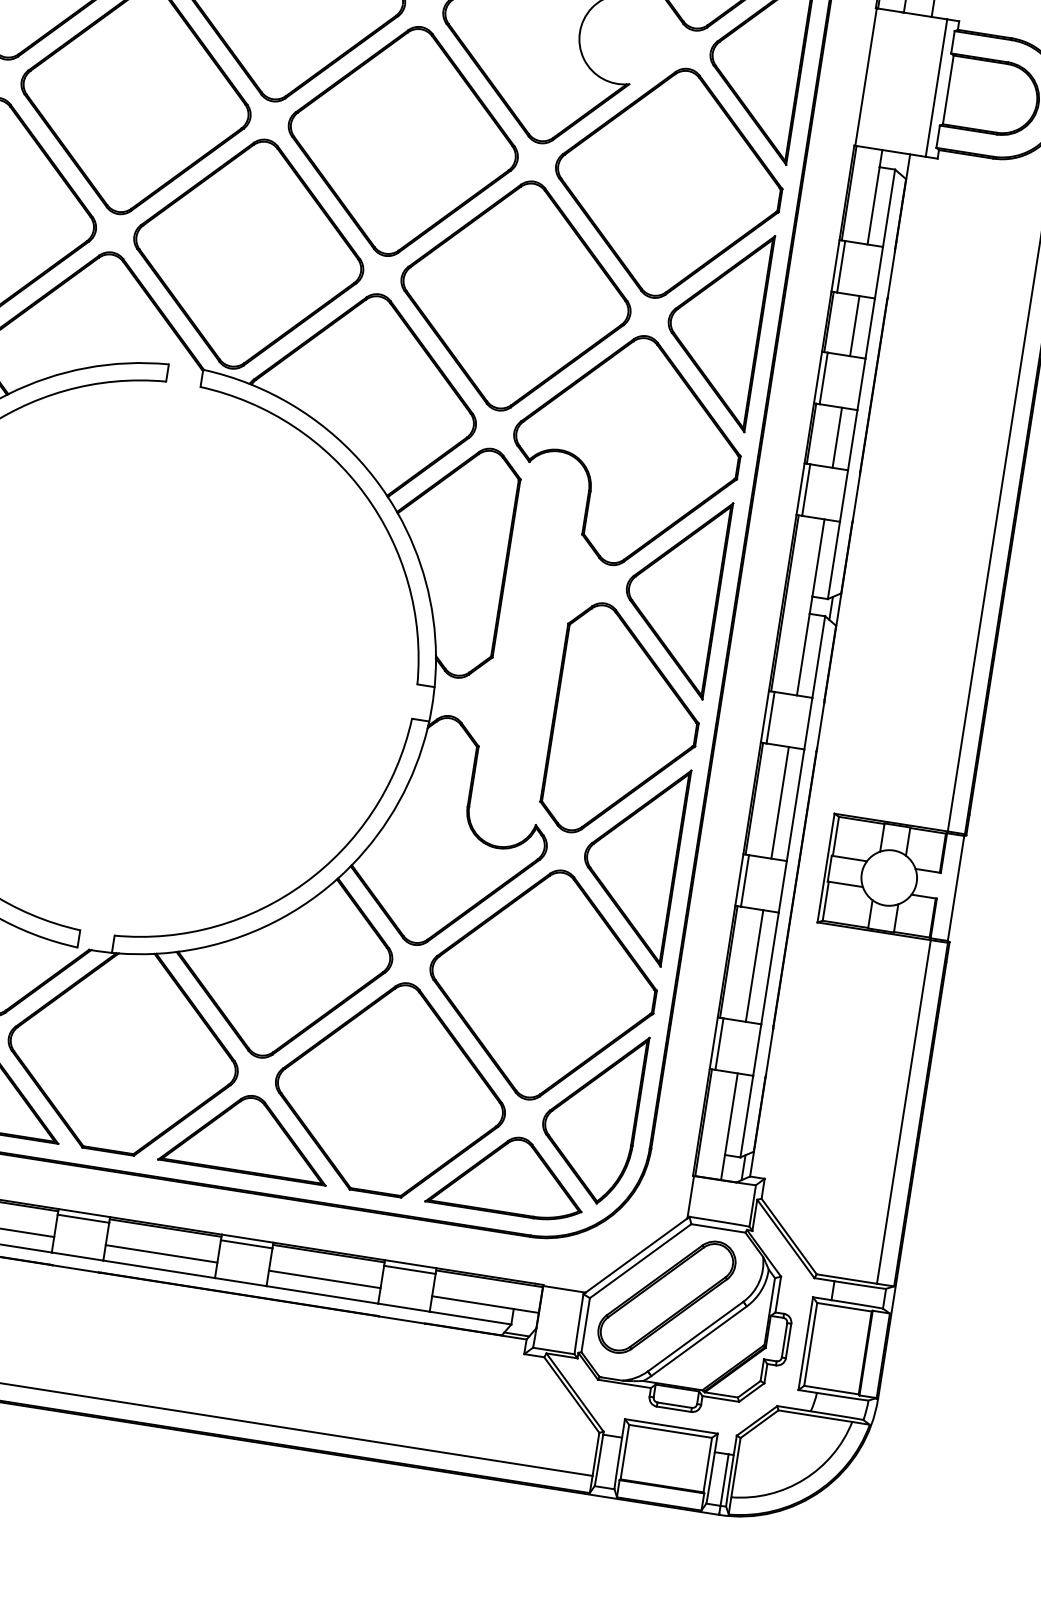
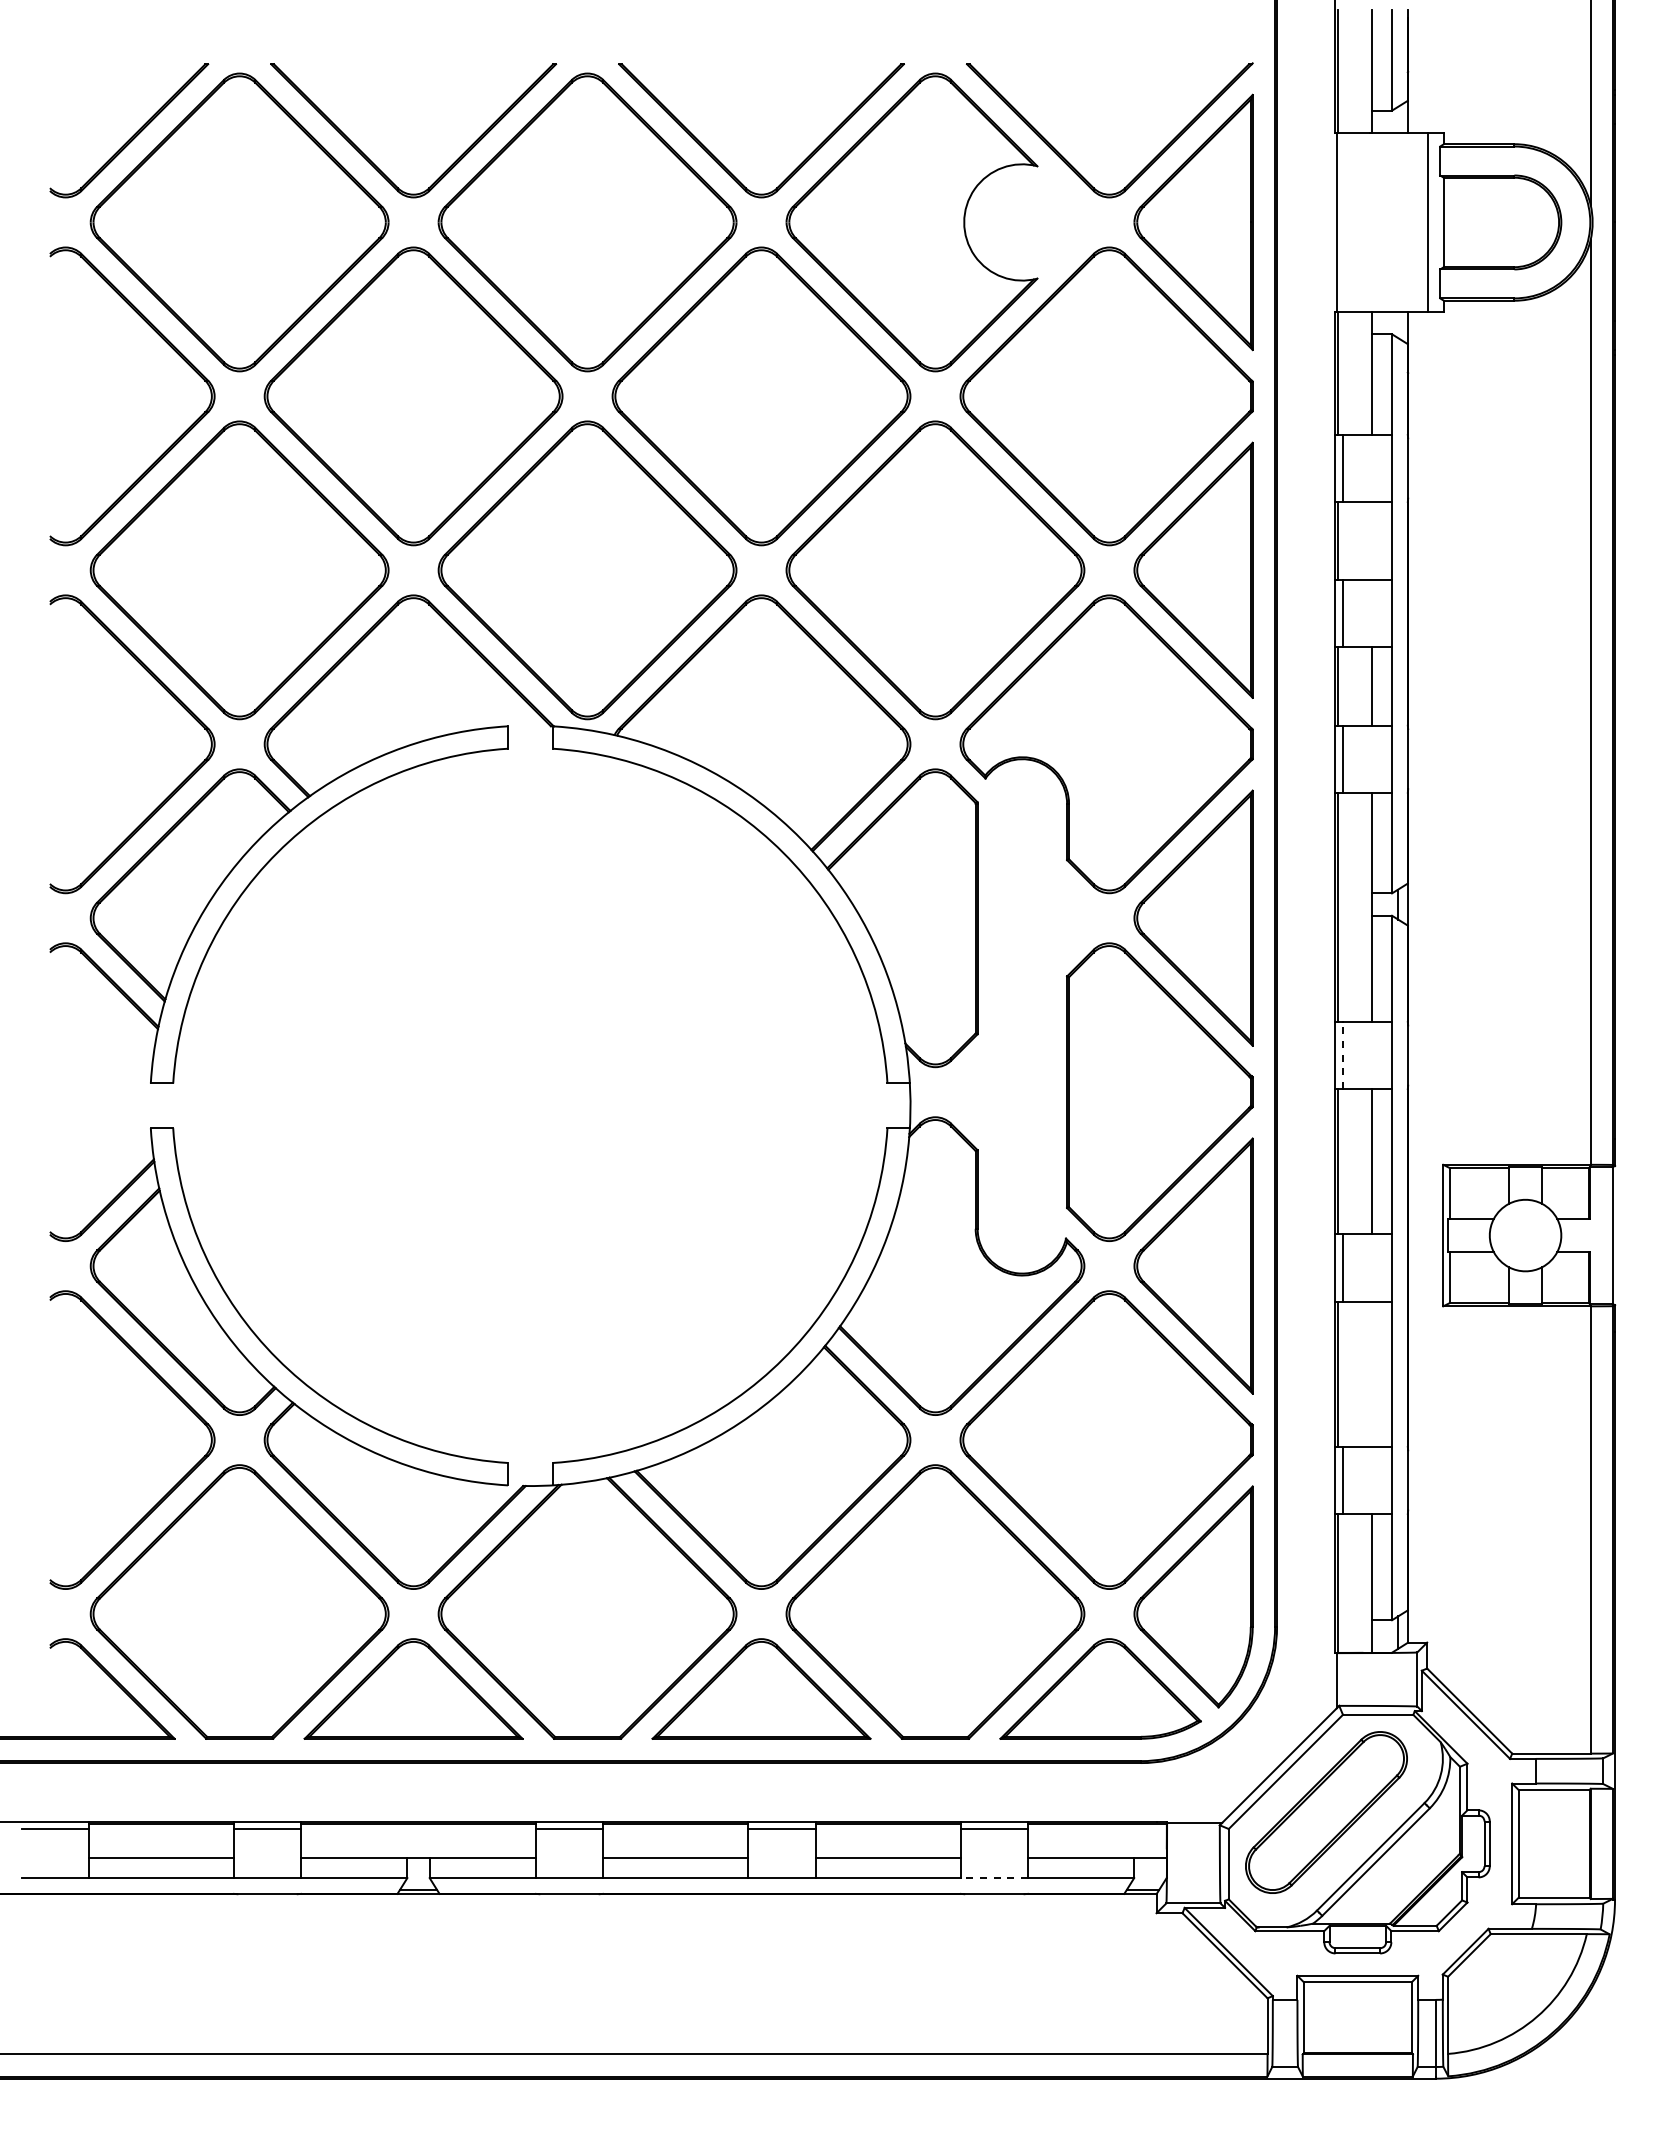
line: (854, 326) -> (1371, 541), removed
line: (770, 717) -> (1342, 1055), solid -> dashed
line: (754, 965) -> (1371, 1373), removed
line: (403, 1307) -> (994, 1878), solid -> dashed

